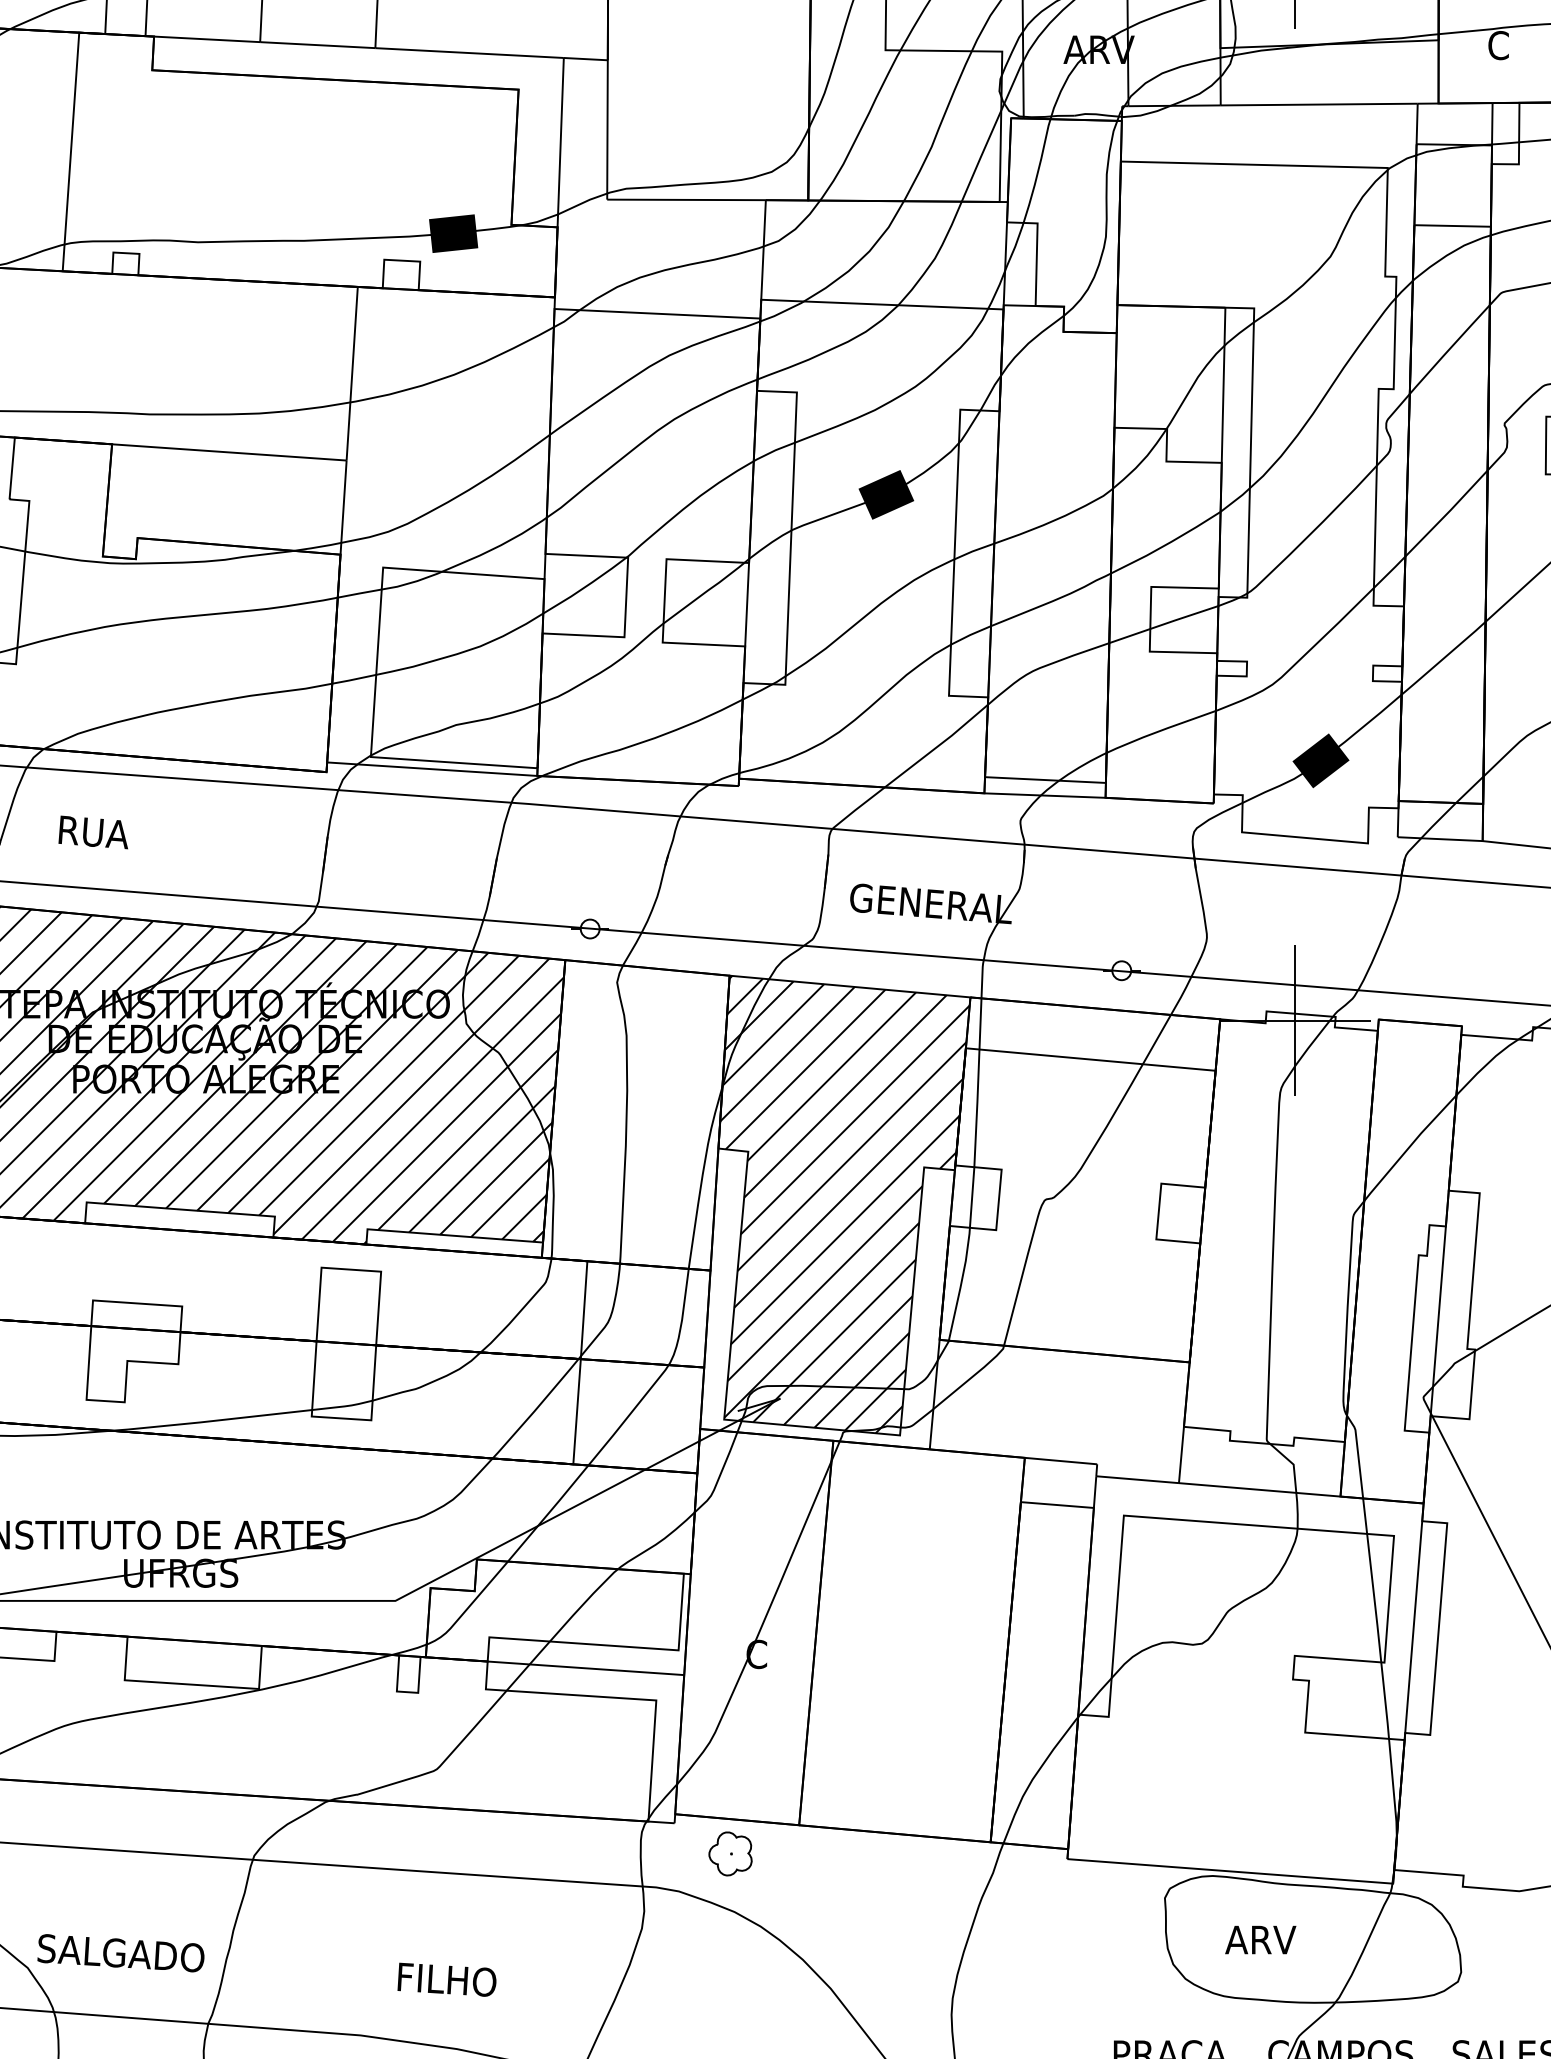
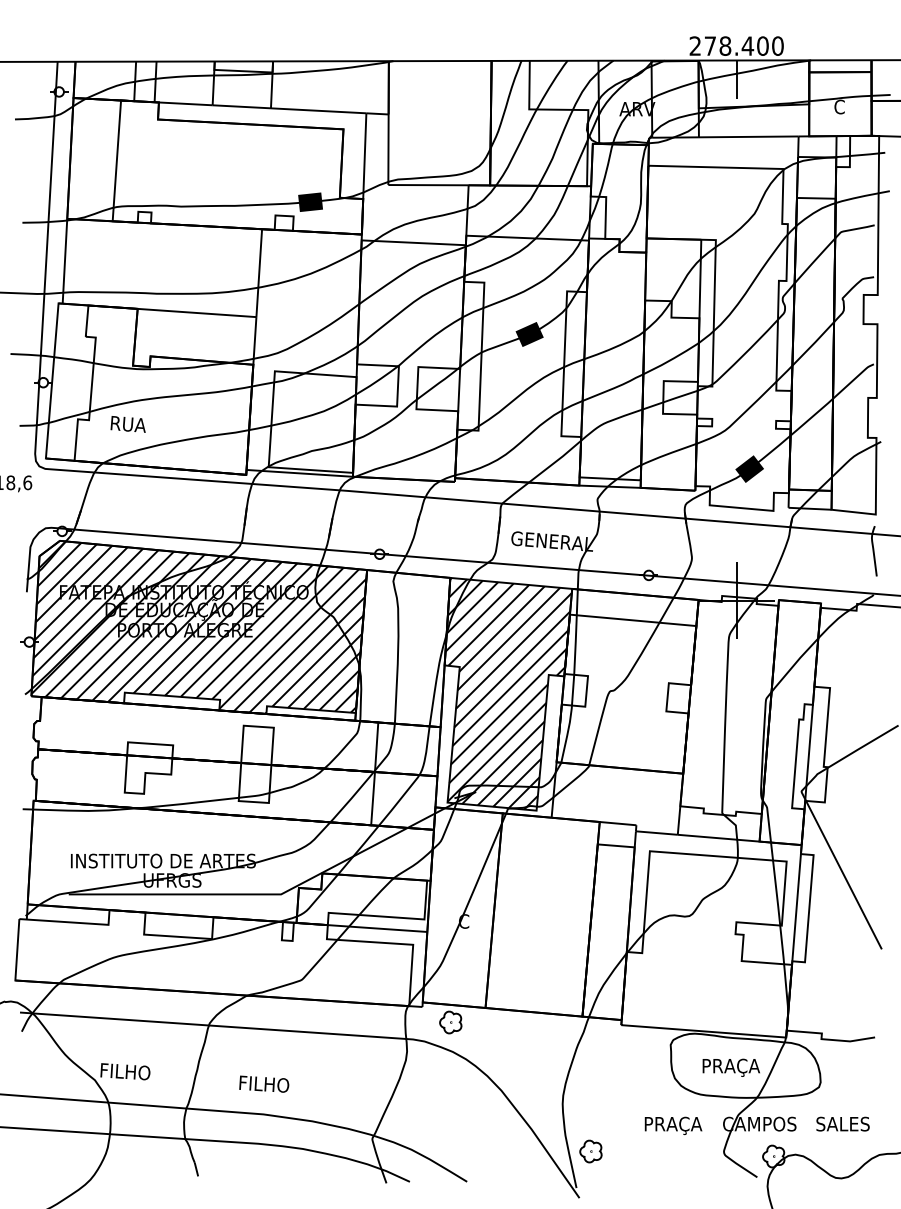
text: (91, 832) -> (127, 424), moved
text: (1283, 1942) -> (730, 1067), ARV -> PRAÇA
text: (121, 1952) -> (142, 1072), SALGADO -> FILHO
text: (447, 1978) -> (264, 1083), moved

